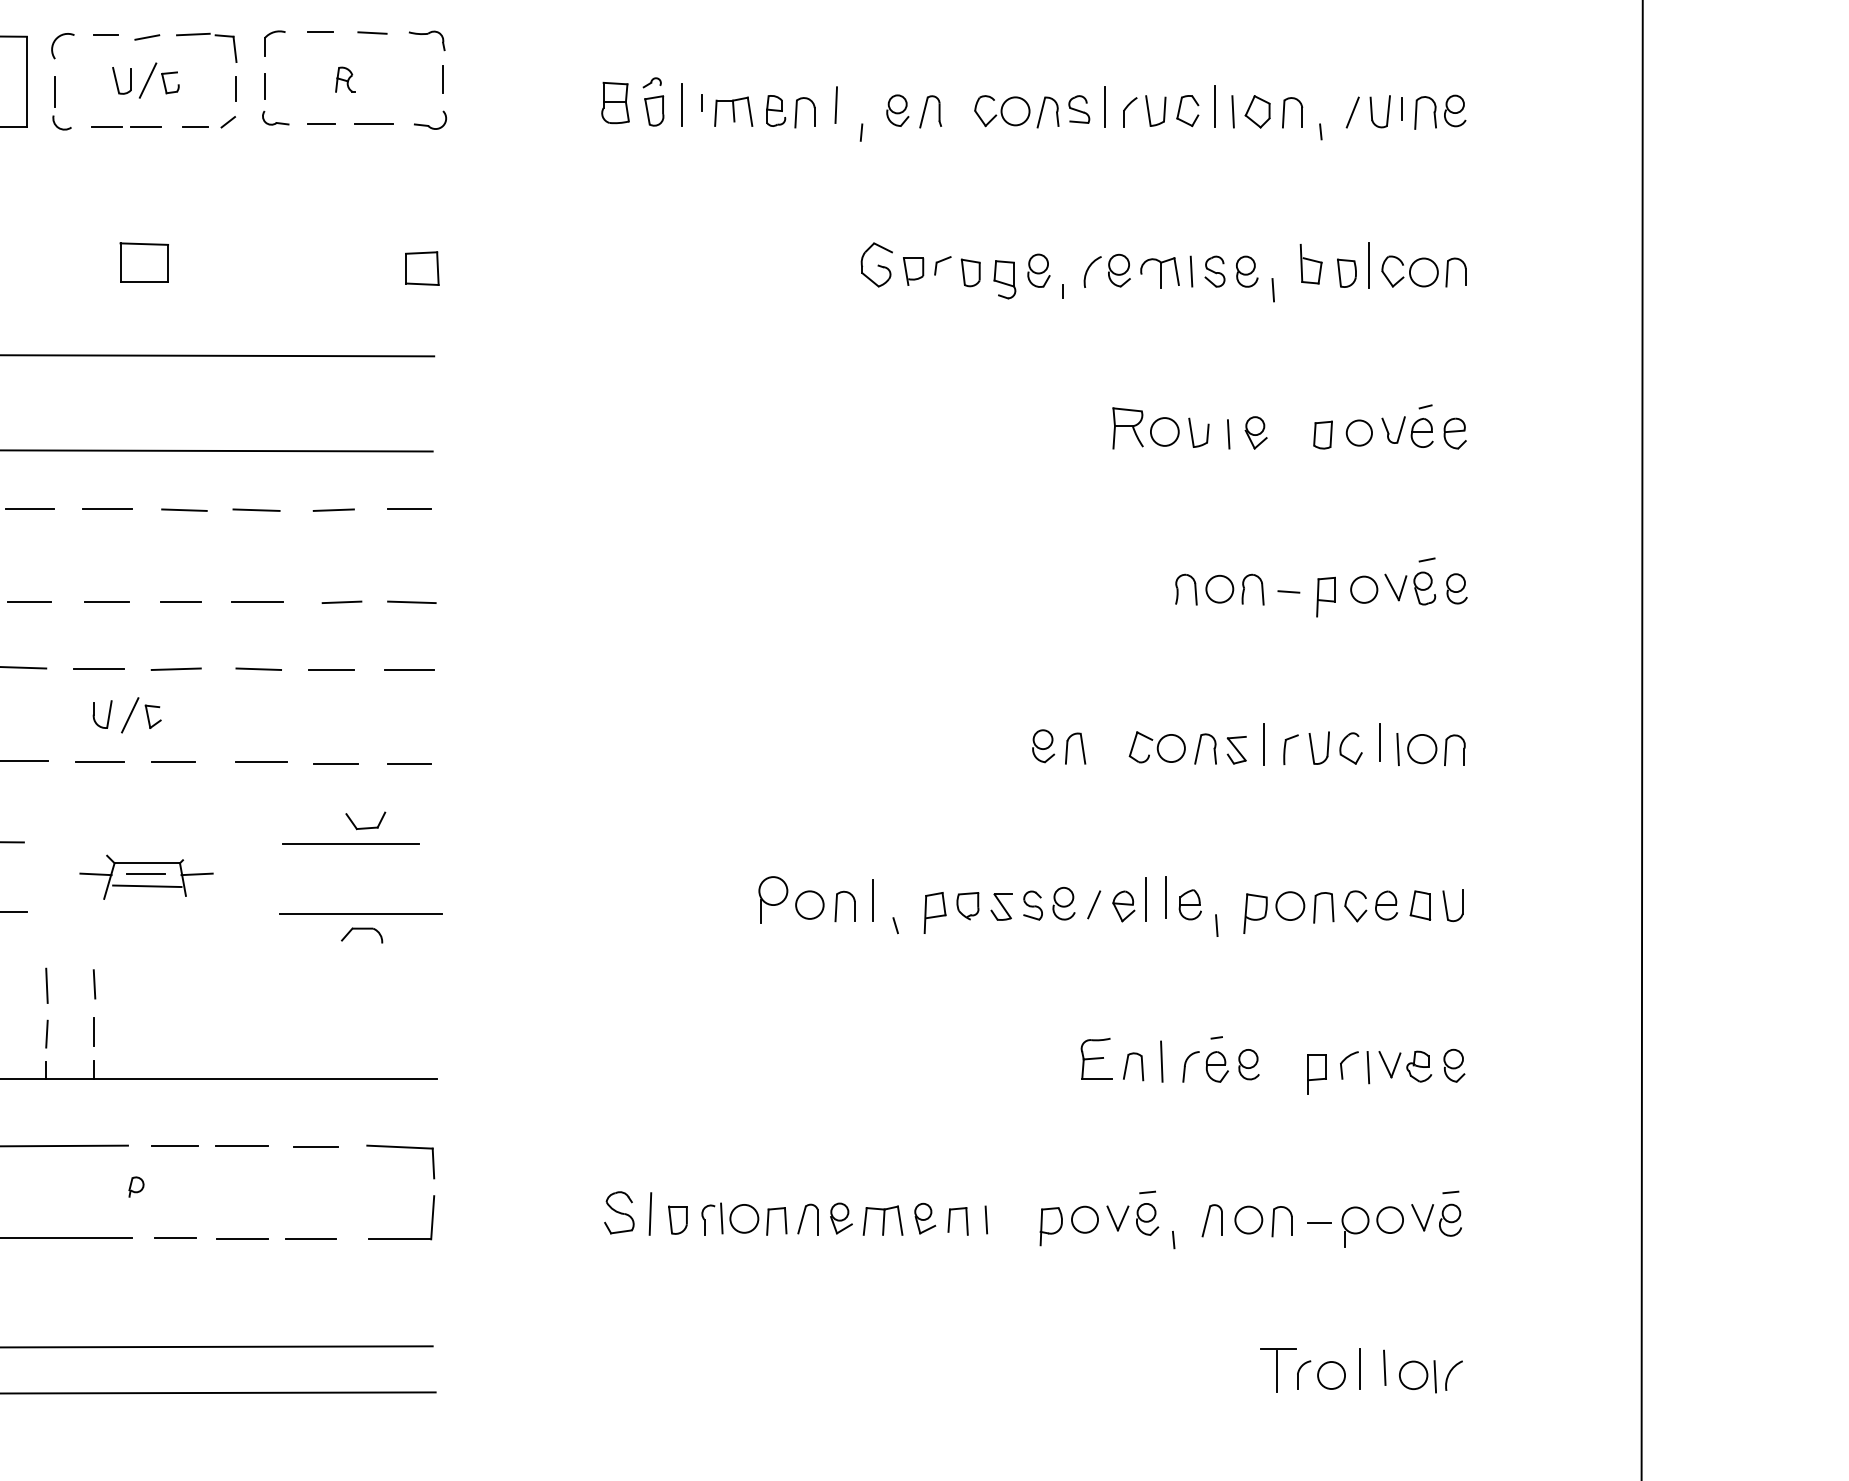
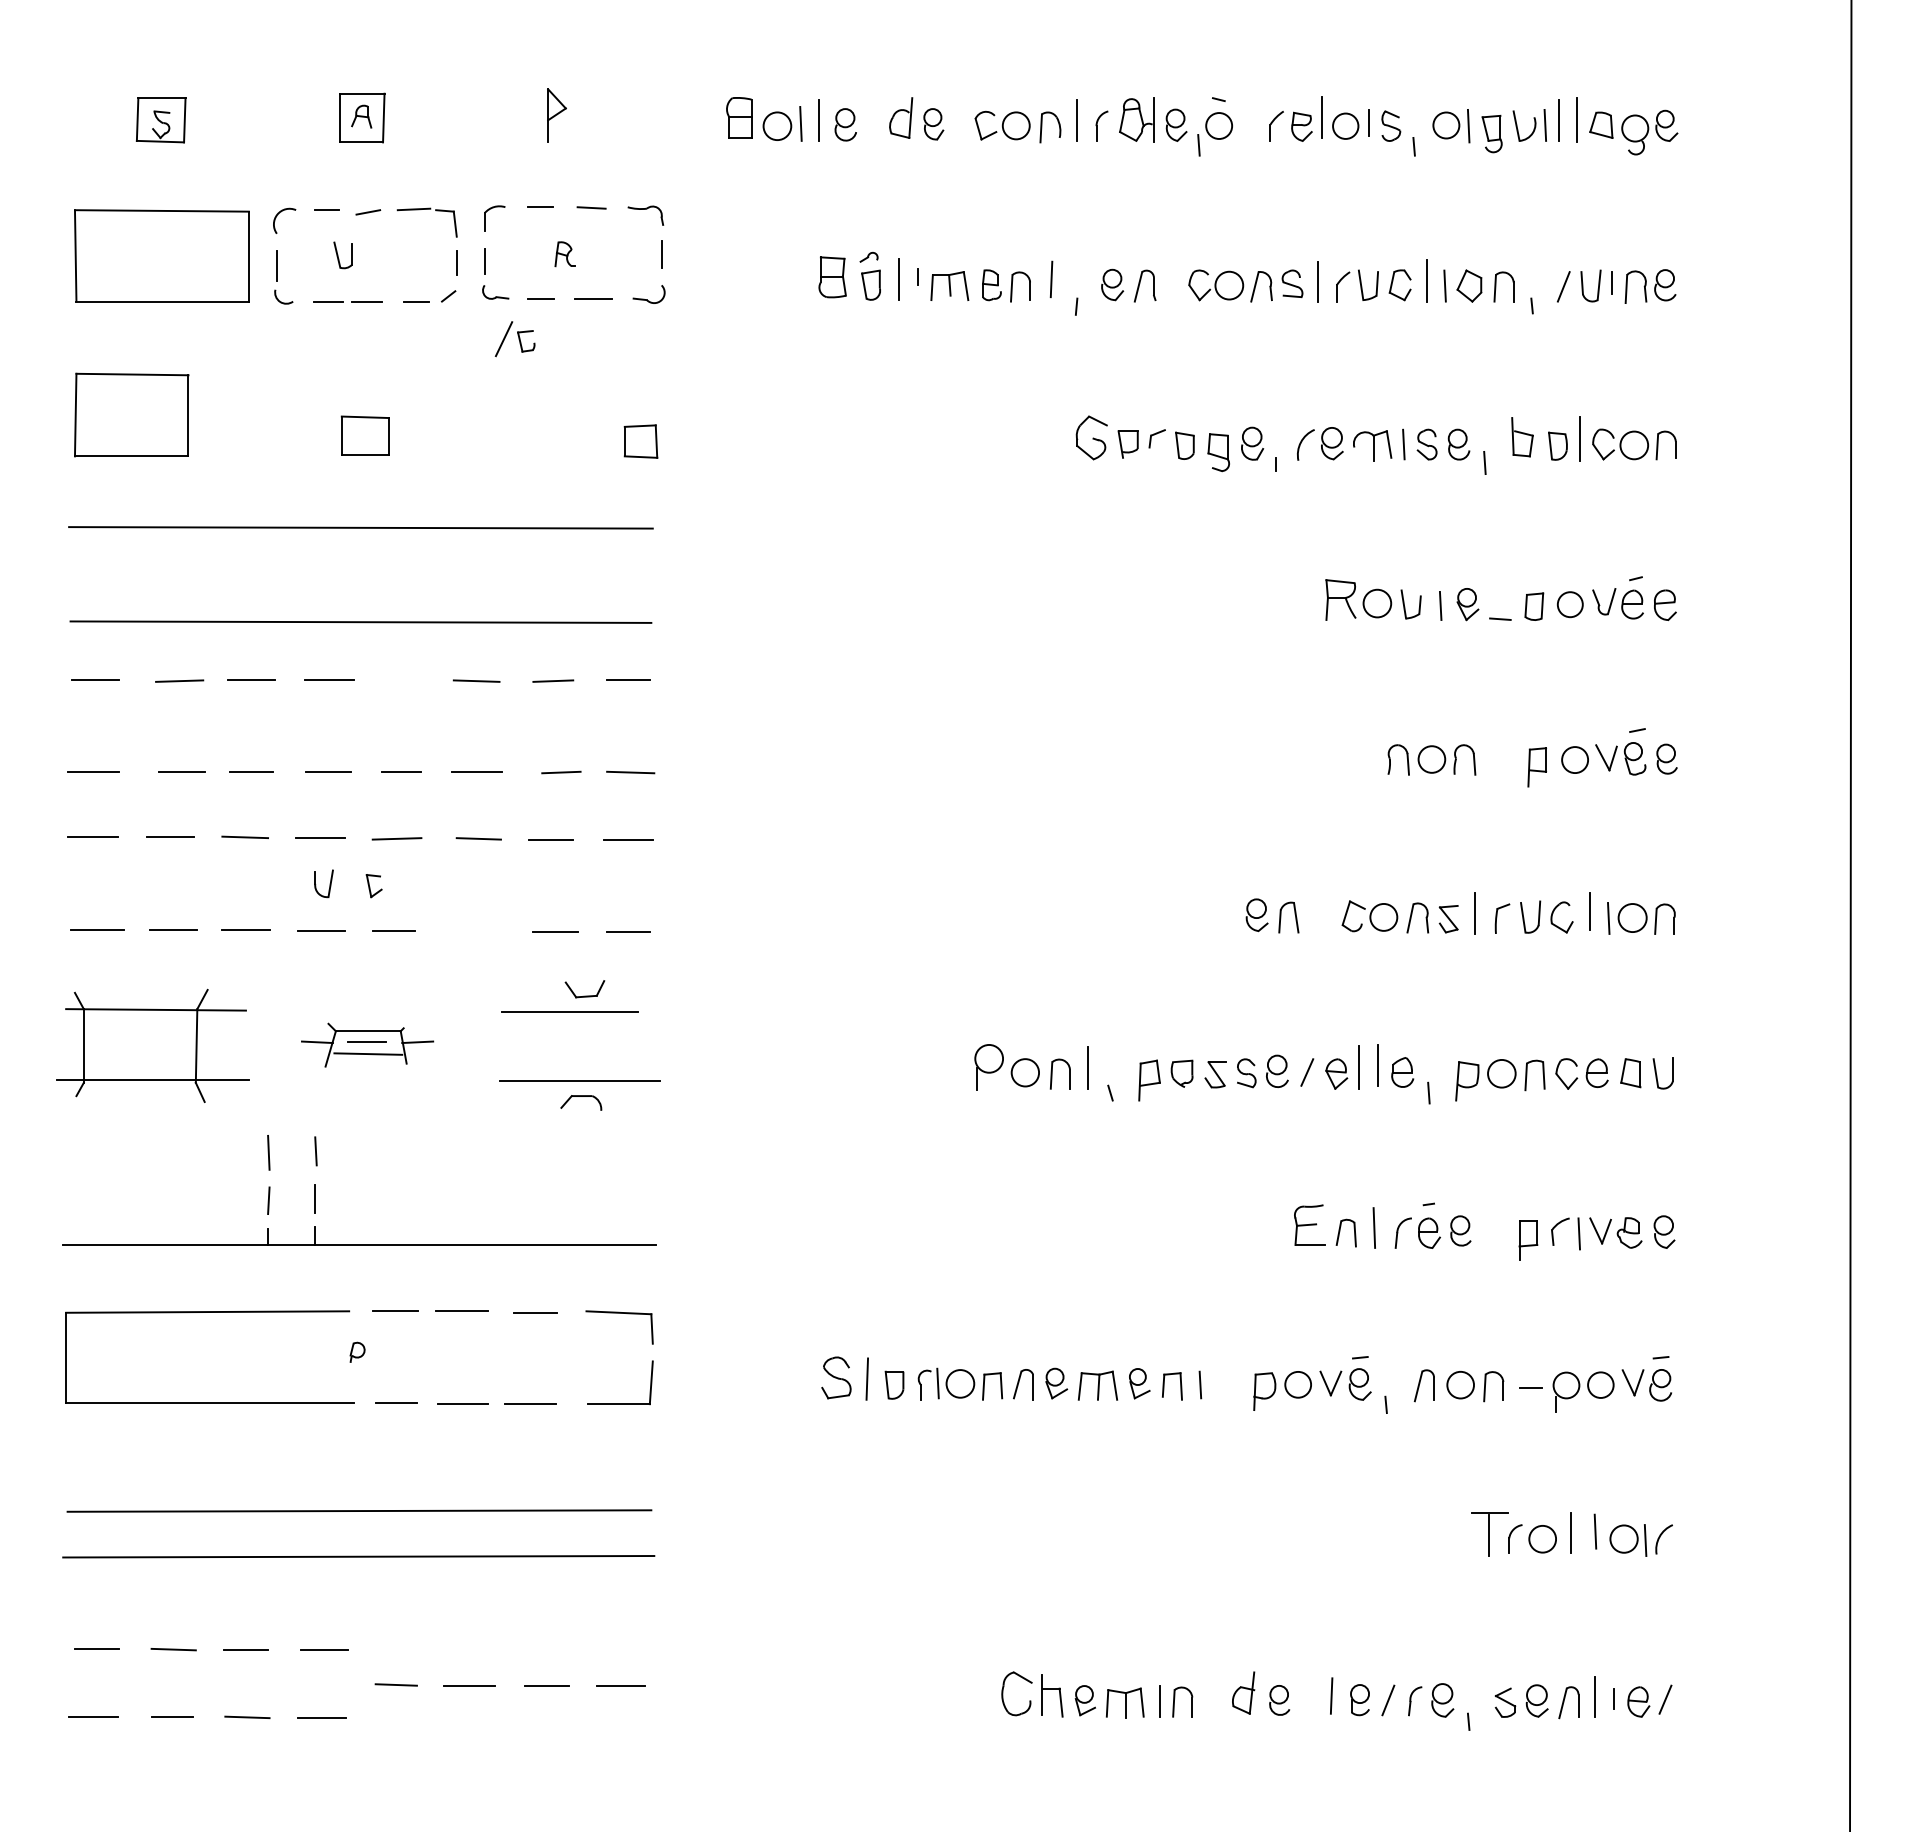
part: (158, 80) -> (514, 339), moved
line: (184, 509) -> (405, 680), removed
line: (1288, 591) -> (1500, 618), moved
line: (130, 715) -> (351, 884), removed
line: (261, 762) -> (481, 931), removed

